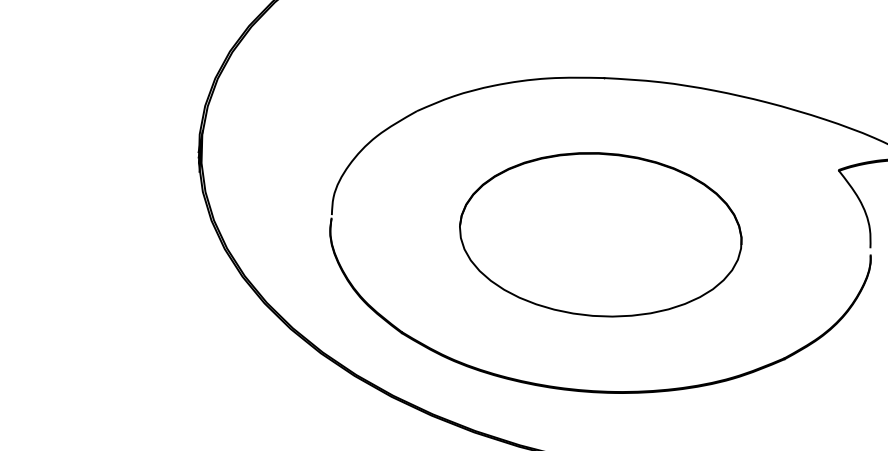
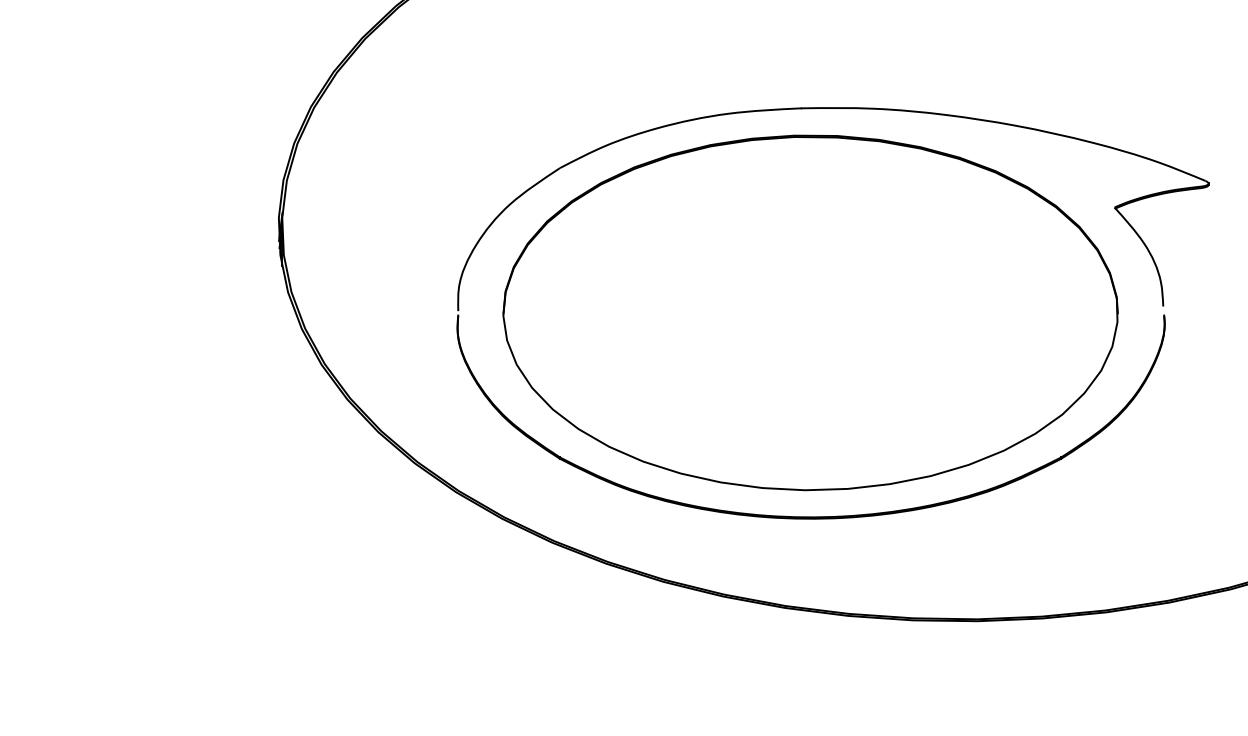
part: (600, 234) -> (810, 312), size x1.67

